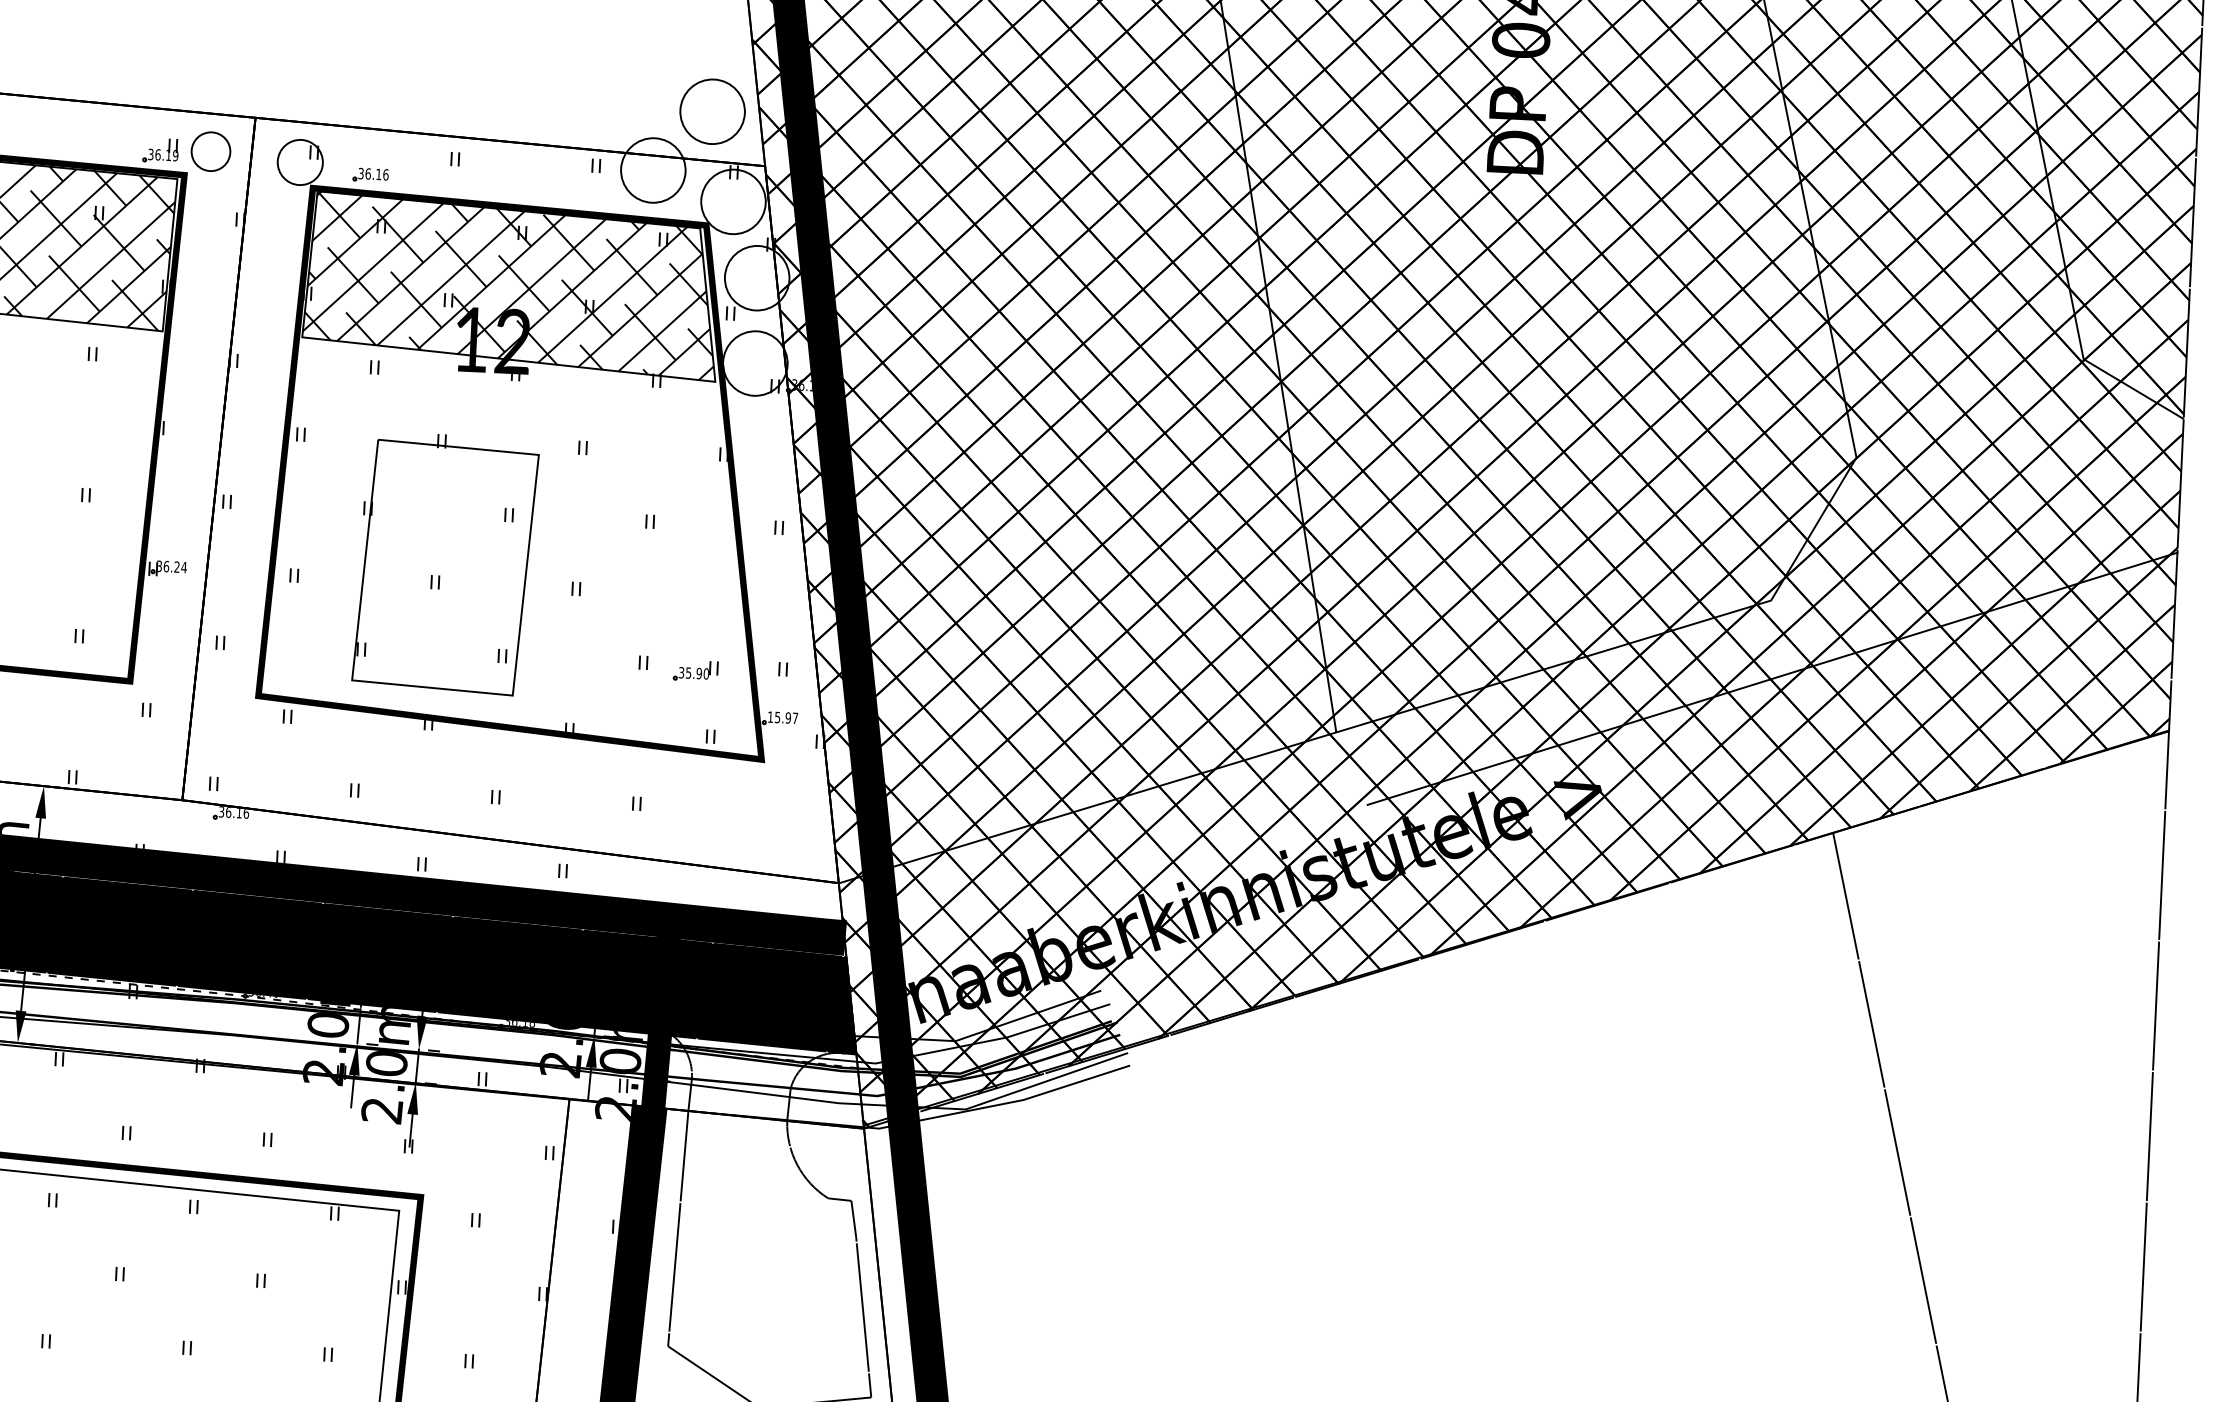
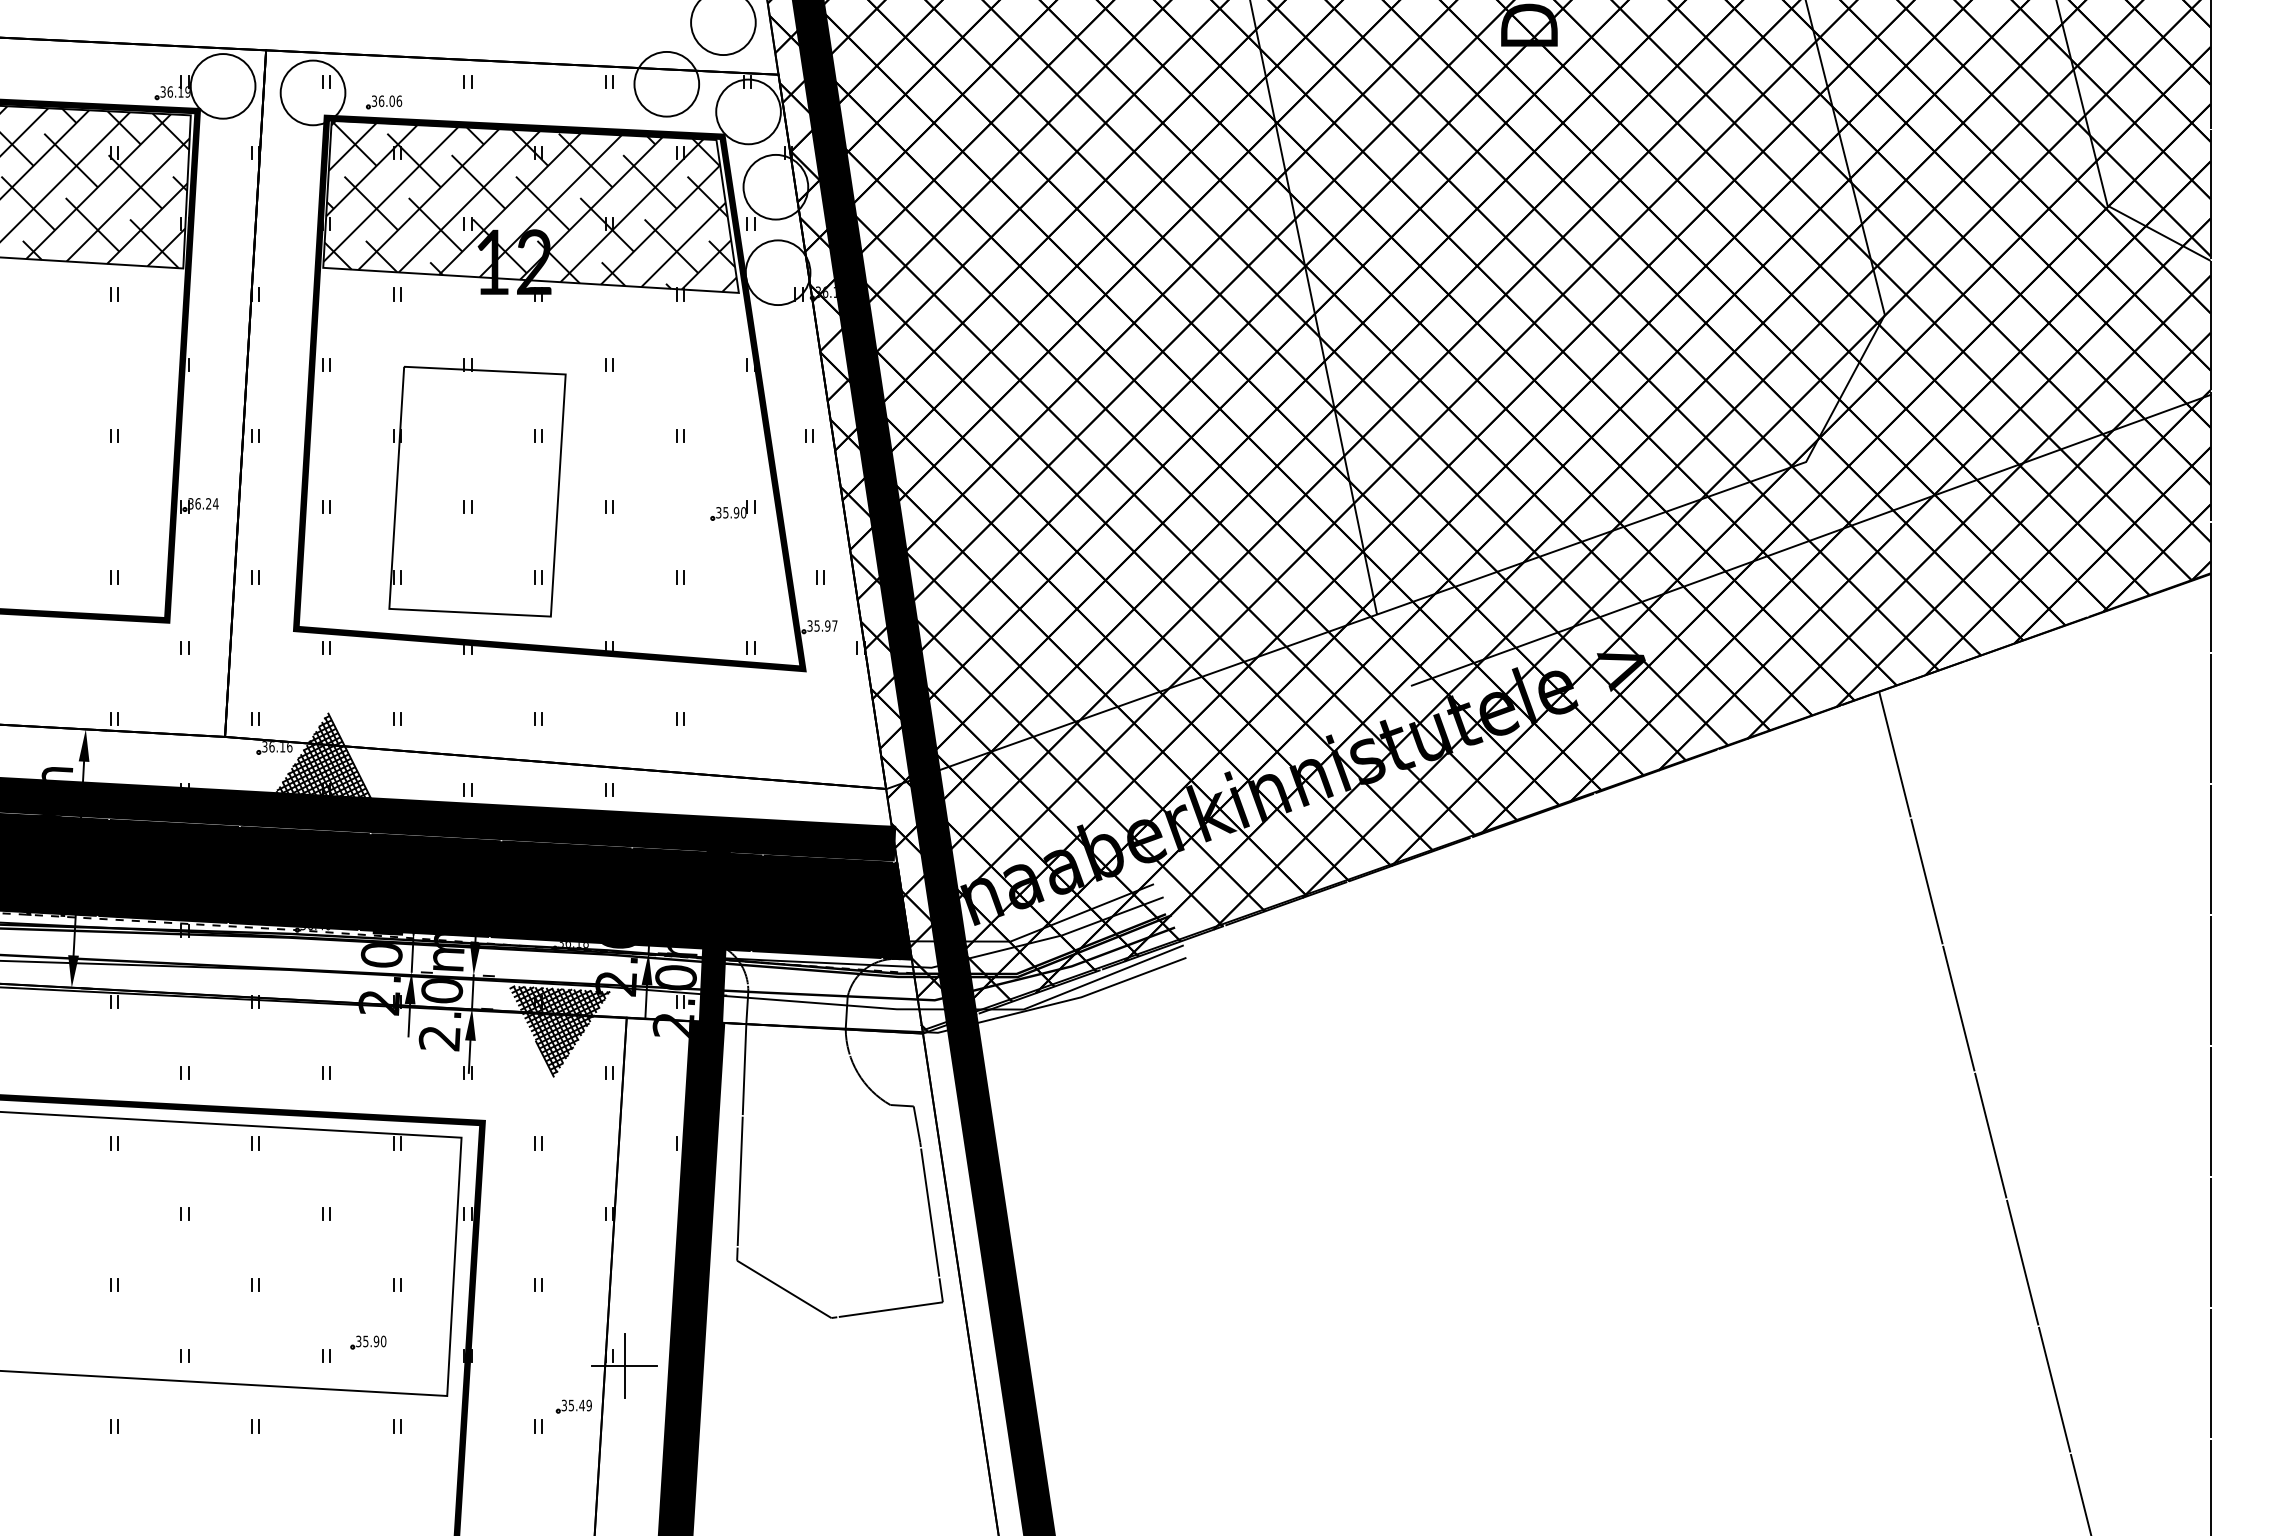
circle: (210, 151) -> (222, 86), size x1.67
circle: (299, 162) -> (312, 92), size x1.43
text: (378, 174) -> (391, 101), 36.16 -> 36.06
part: (695, 671) -> (732, 510), moved
text: (770, 716) -> (809, 625), 15.97 -> 35.97
hatch: (278, 826) -> (322, 758), added
hatch: (501, 1109) -> (559, 1031), added

